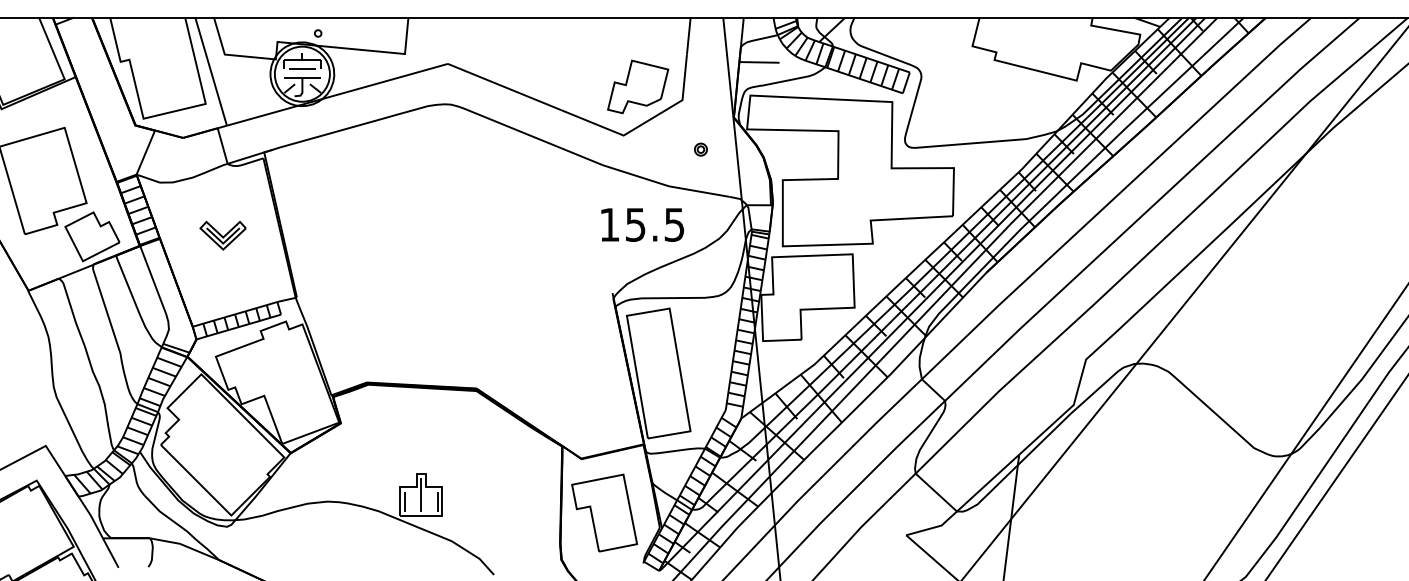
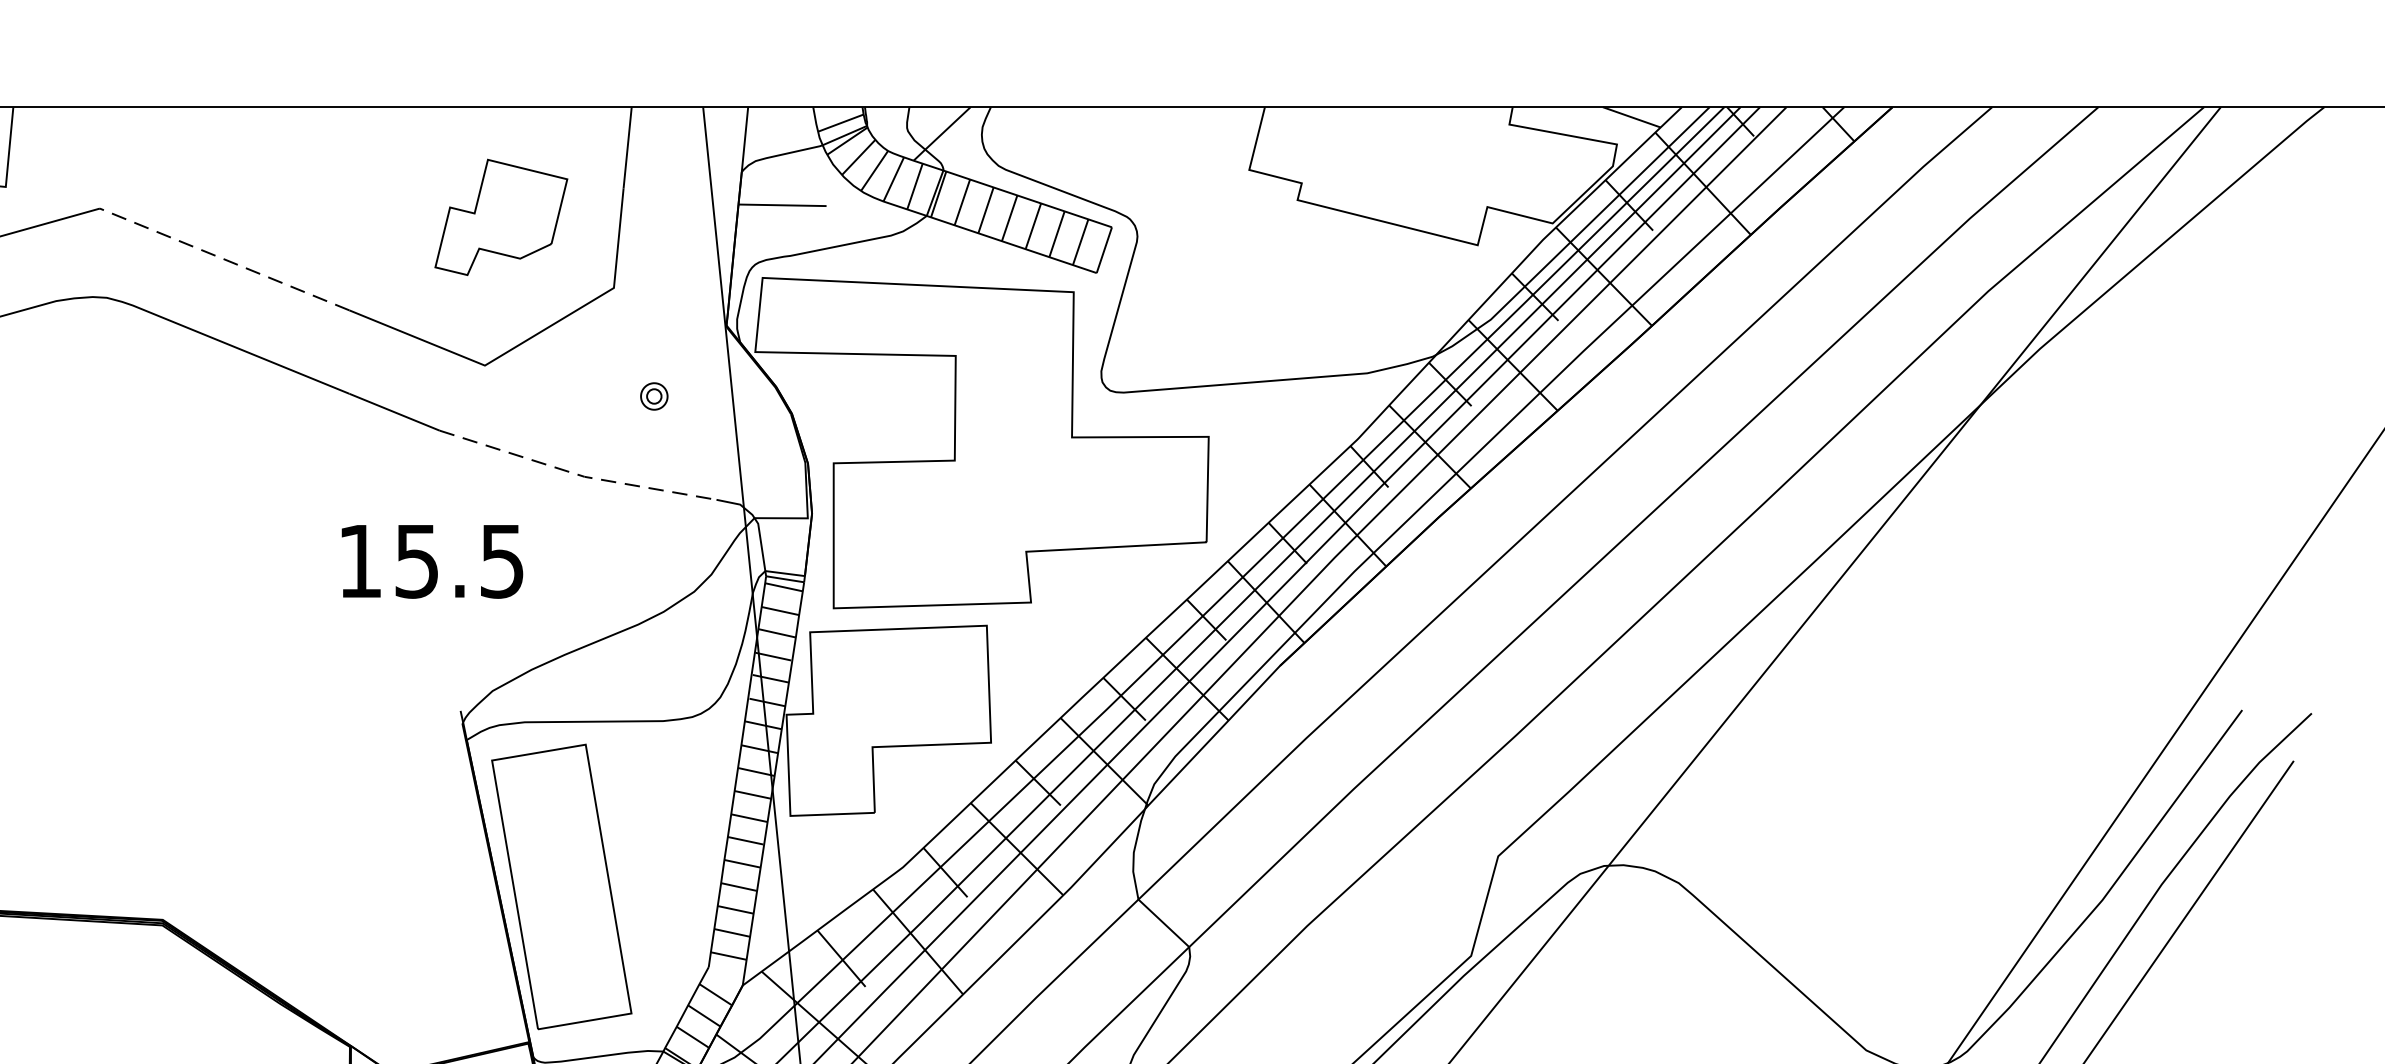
line: (504, 86) -> (223, 258), solid -> dashed
part: (638, 86) -> (502, 216), moved
line: (666, 185) -> (578, 474), solid -> dashed
text: (642, 224) -> (432, 560), moved

